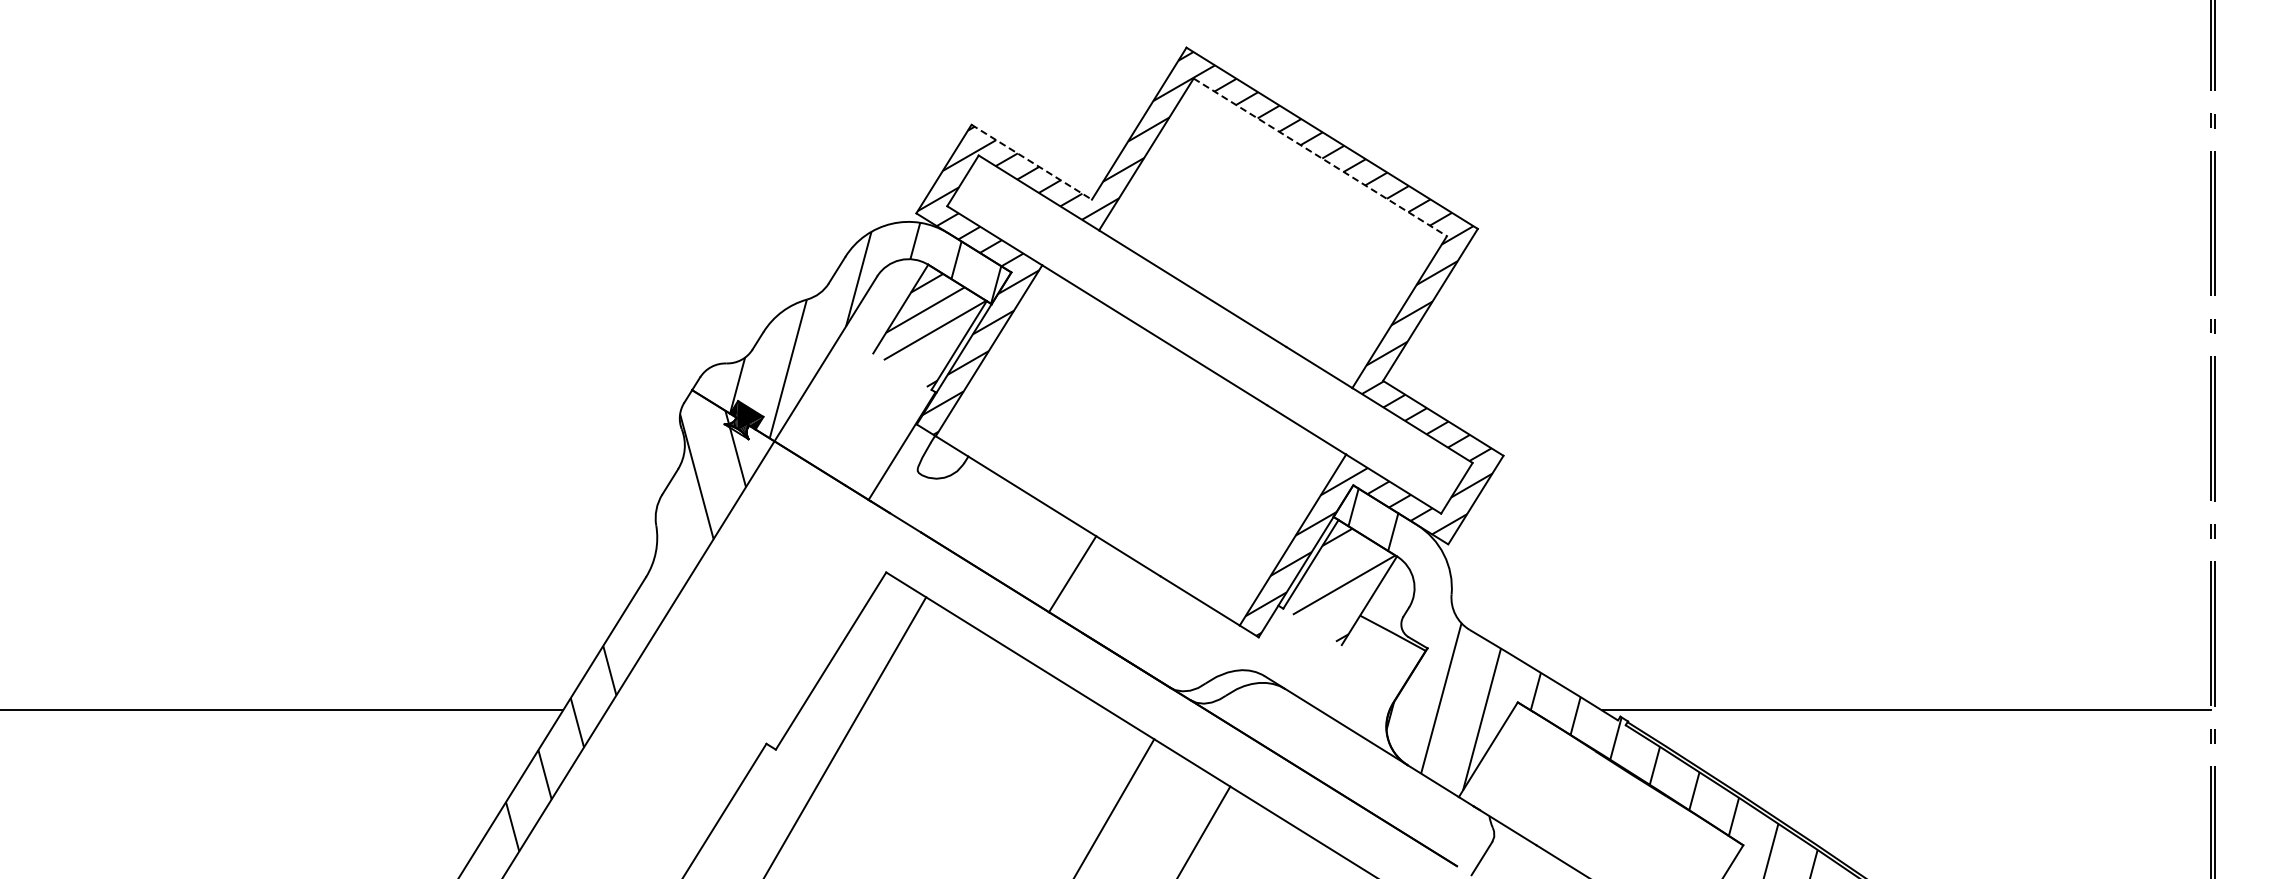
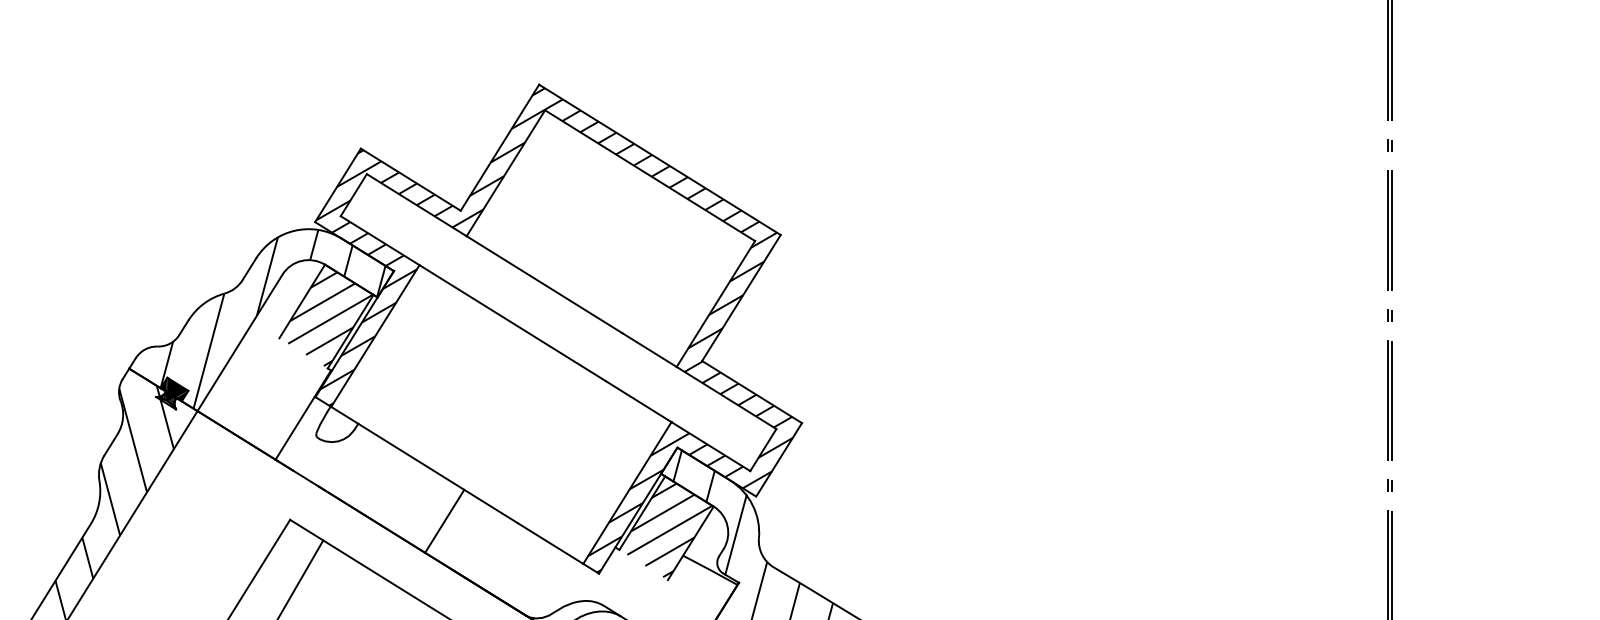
line: (1320, 157) -> (650, 175), dashed -> solid
line: (1031, 162) -> (410, 179), dashed -> solid
line: (933, 356) -> (329, 340), added
line: (669, 547) -> (110, 499), added
line: (1335, 564) -> (662, 513), added
line: (1423, 590) -> (735, 534), added
line: (1343, 610) -> (669, 551), added
line: (641, 618) -> (87, 558), added

